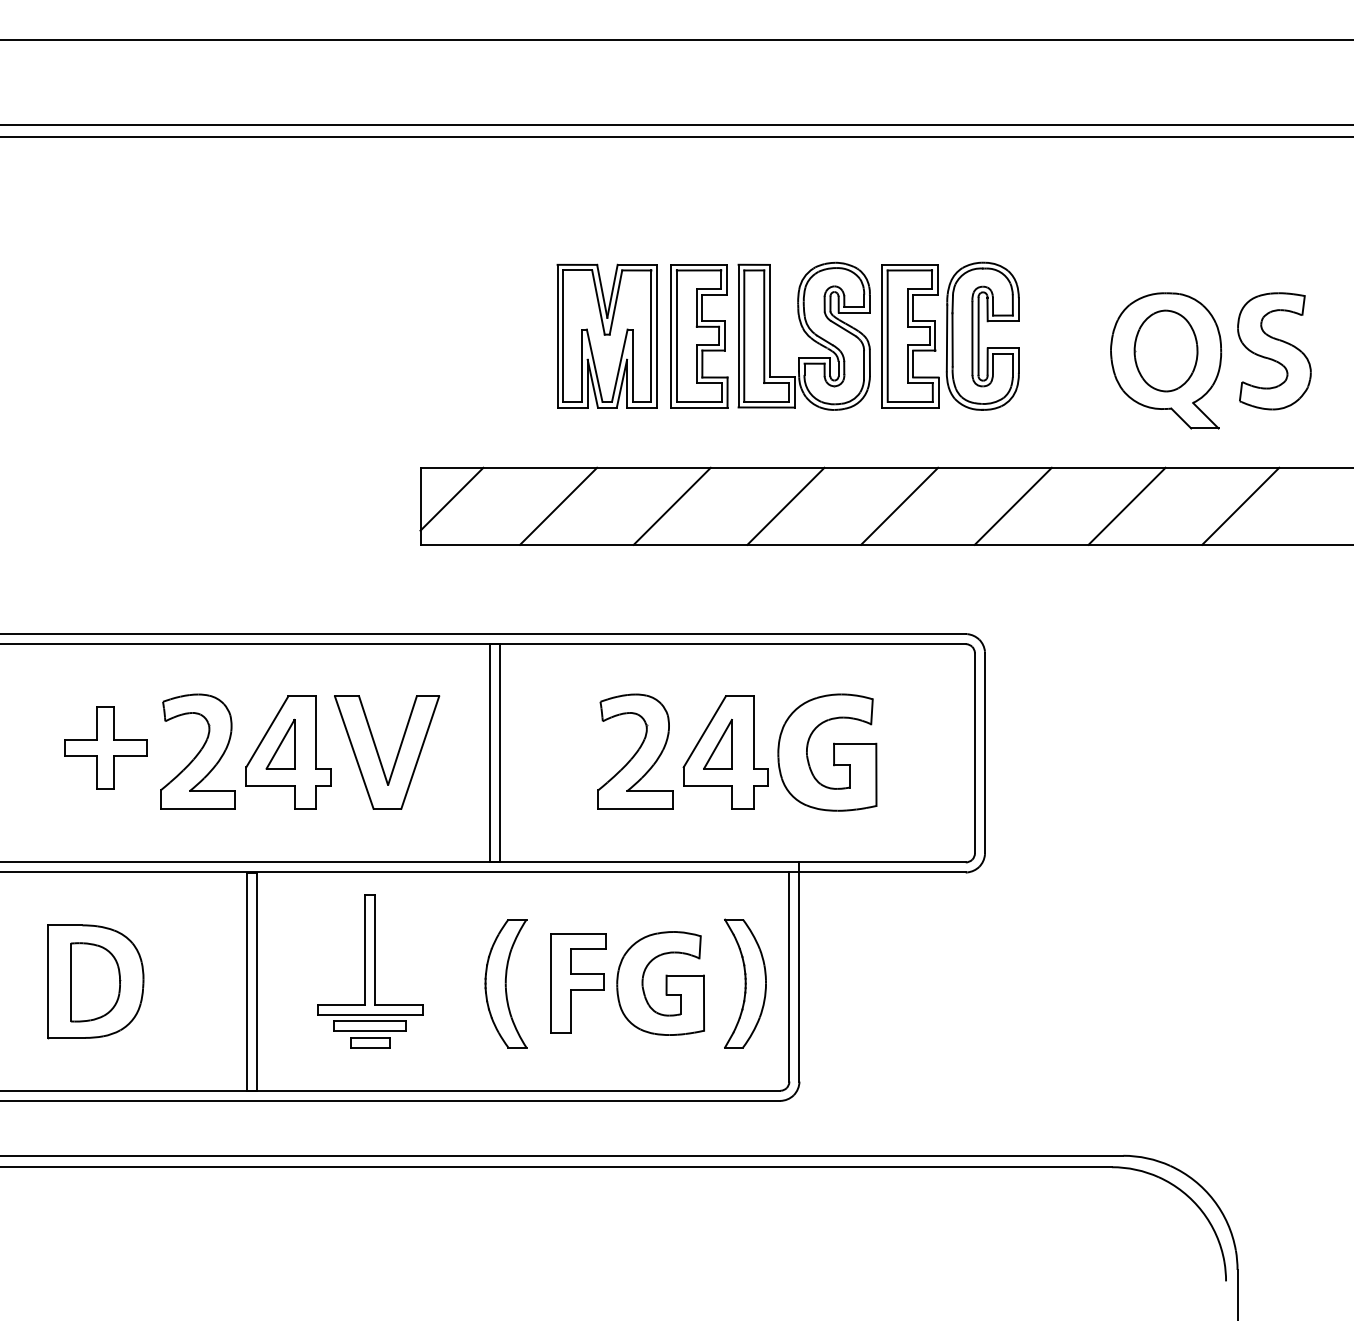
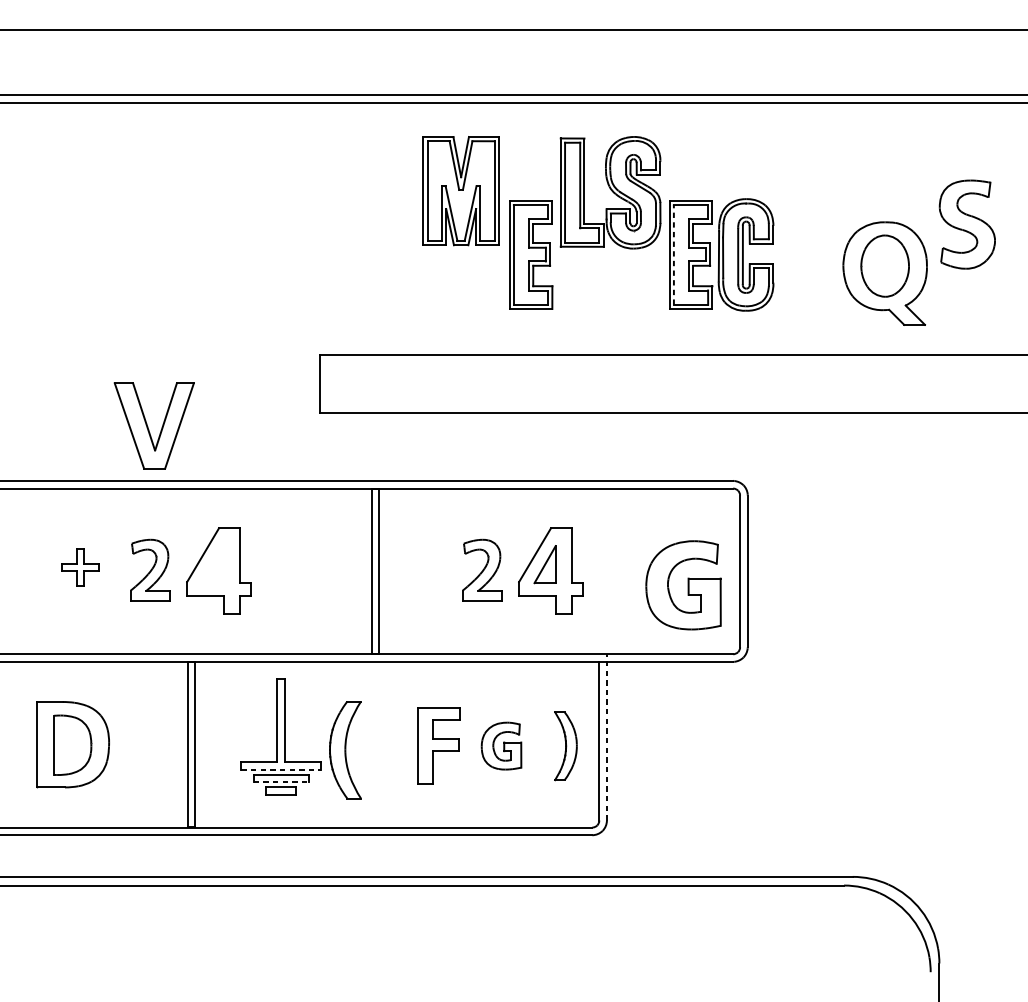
part: (606, 335) -> (460, 190), moved
part: (803, 335) -> (610, 192), moved
line: (887, 336) -> (673, 255), solid -> dashed
part: (1274, 351) -> (967, 224), moved
line: (451, 498) -> (342, 378), removed
line: (558, 505) -> (424, 383), removed
line: (671, 505) -> (509, 383), removed
line: (785, 505) -> (596, 383), removed
line: (899, 505) -> (682, 383), removed
line: (1012, 505) -> (768, 383), removed
line: (1126, 505) -> (855, 383), removed
line: (1240, 505) -> (941, 383), removed
part: (280, 743) -> (213, 563), removed
part: (105, 747) -> (80, 567), size x0.6
part: (197, 751) -> (150, 570), size x0.7
part: (635, 751) -> (482, 570), size x0.7
part: (827, 752) -> (683, 585), moved
part: (379, 755) -> (148, 428), moved
line: (799, 972) -> (606, 737), solid -> dashed
part: (505, 983) -> (345, 749), moved
part: (660, 983) -> (501, 746), size x0.6
part: (745, 983) -> (565, 746), size x0.7
line: (370, 1014) -> (281, 769), solid -> dashed
line: (370, 1031) -> (281, 782), solid -> dashed

